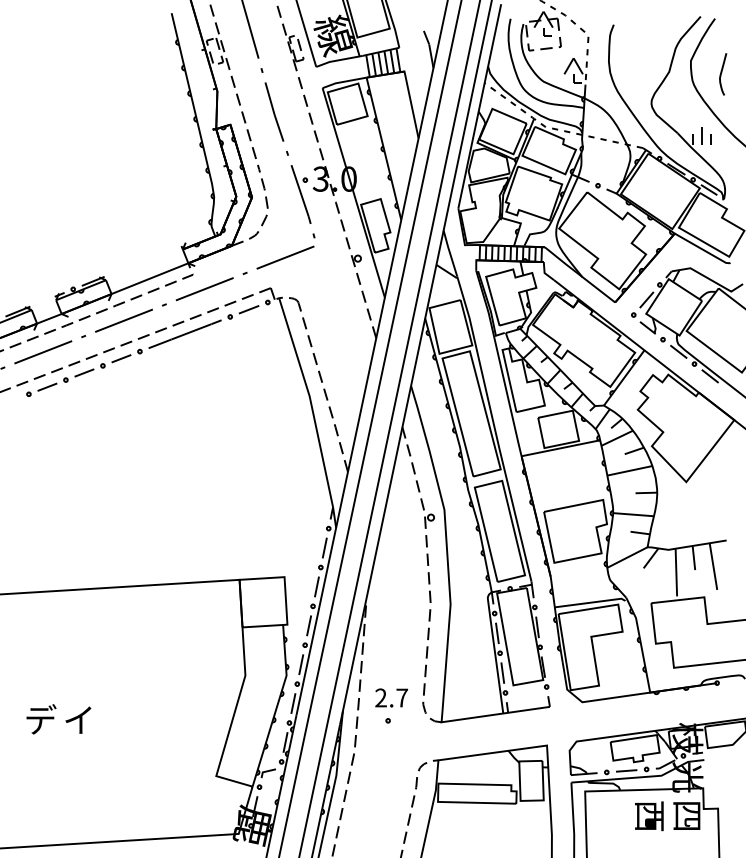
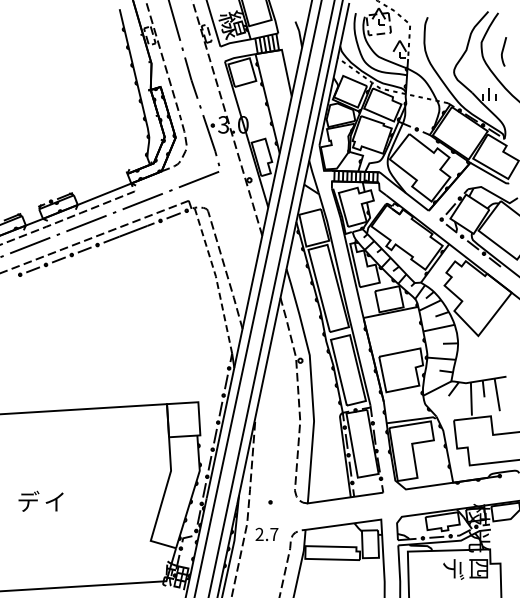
line: (310, 399) -> (216, 278), solid -> dashed
text: (390, 696) -> (266, 533), moved
text: (650, 815) -> (453, 568), 西 -> デ

